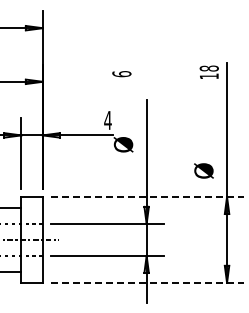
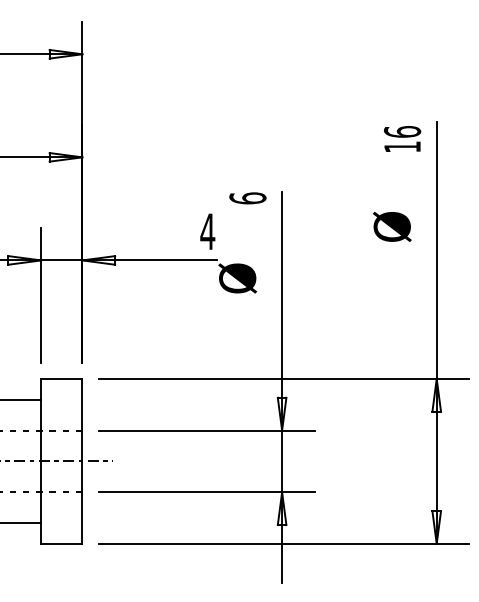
text: (208, 68) -> (401, 131), 18 -> 16
text: (121, 74) -> (247, 199), moved
text: (203, 170) -> (391, 225), moved
line: (148, 197) -> (285, 379), dashed -> solid
line: (148, 282) -> (285, 543), dashed -> solid

